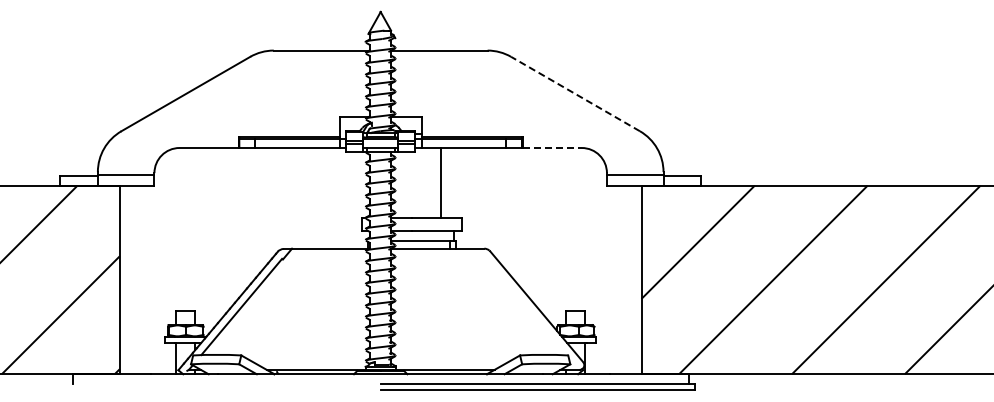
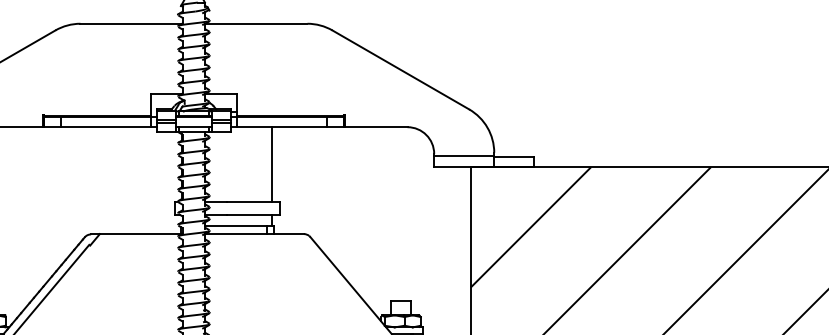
line: (575, 93) -> (400, 69), dashed -> solid
line: (552, 148) -> (376, 127), dashed -> solid
line: (440, 183) -> (272, 164), moved

